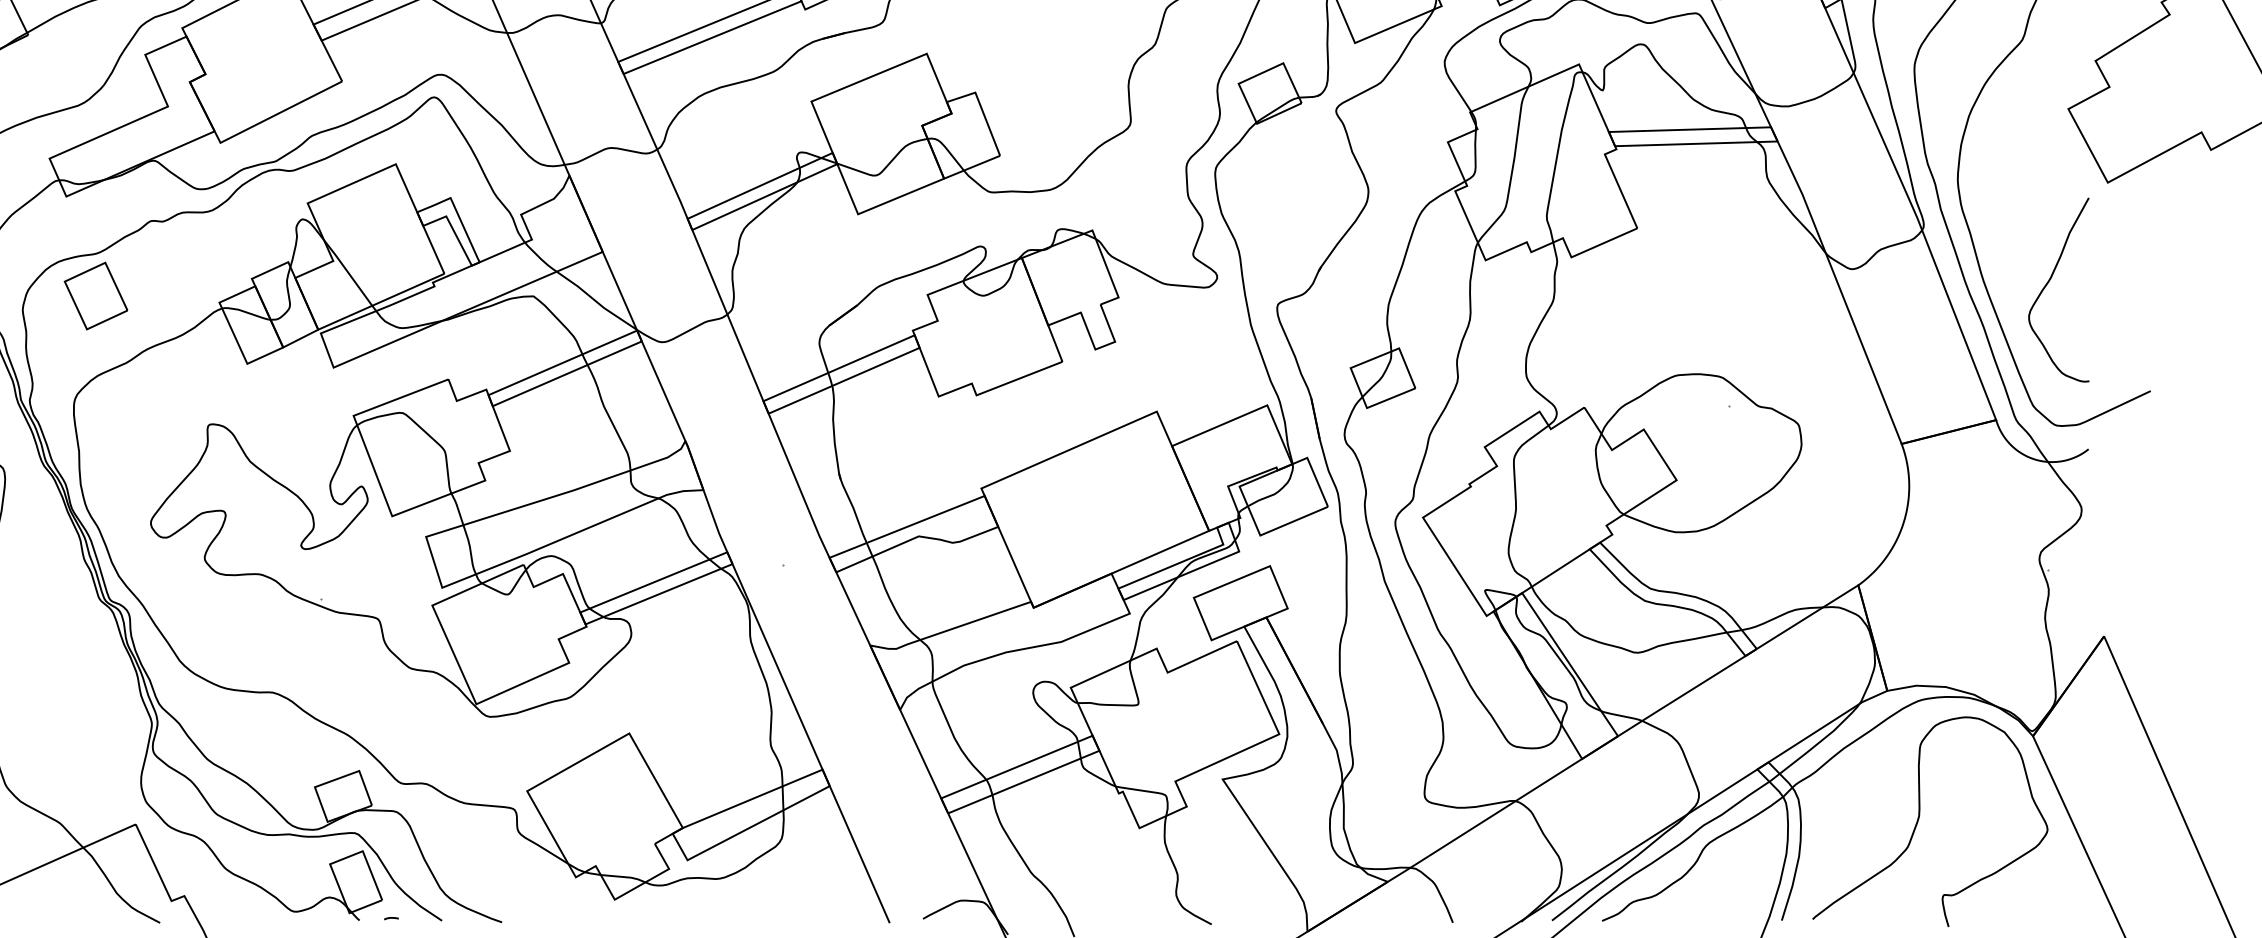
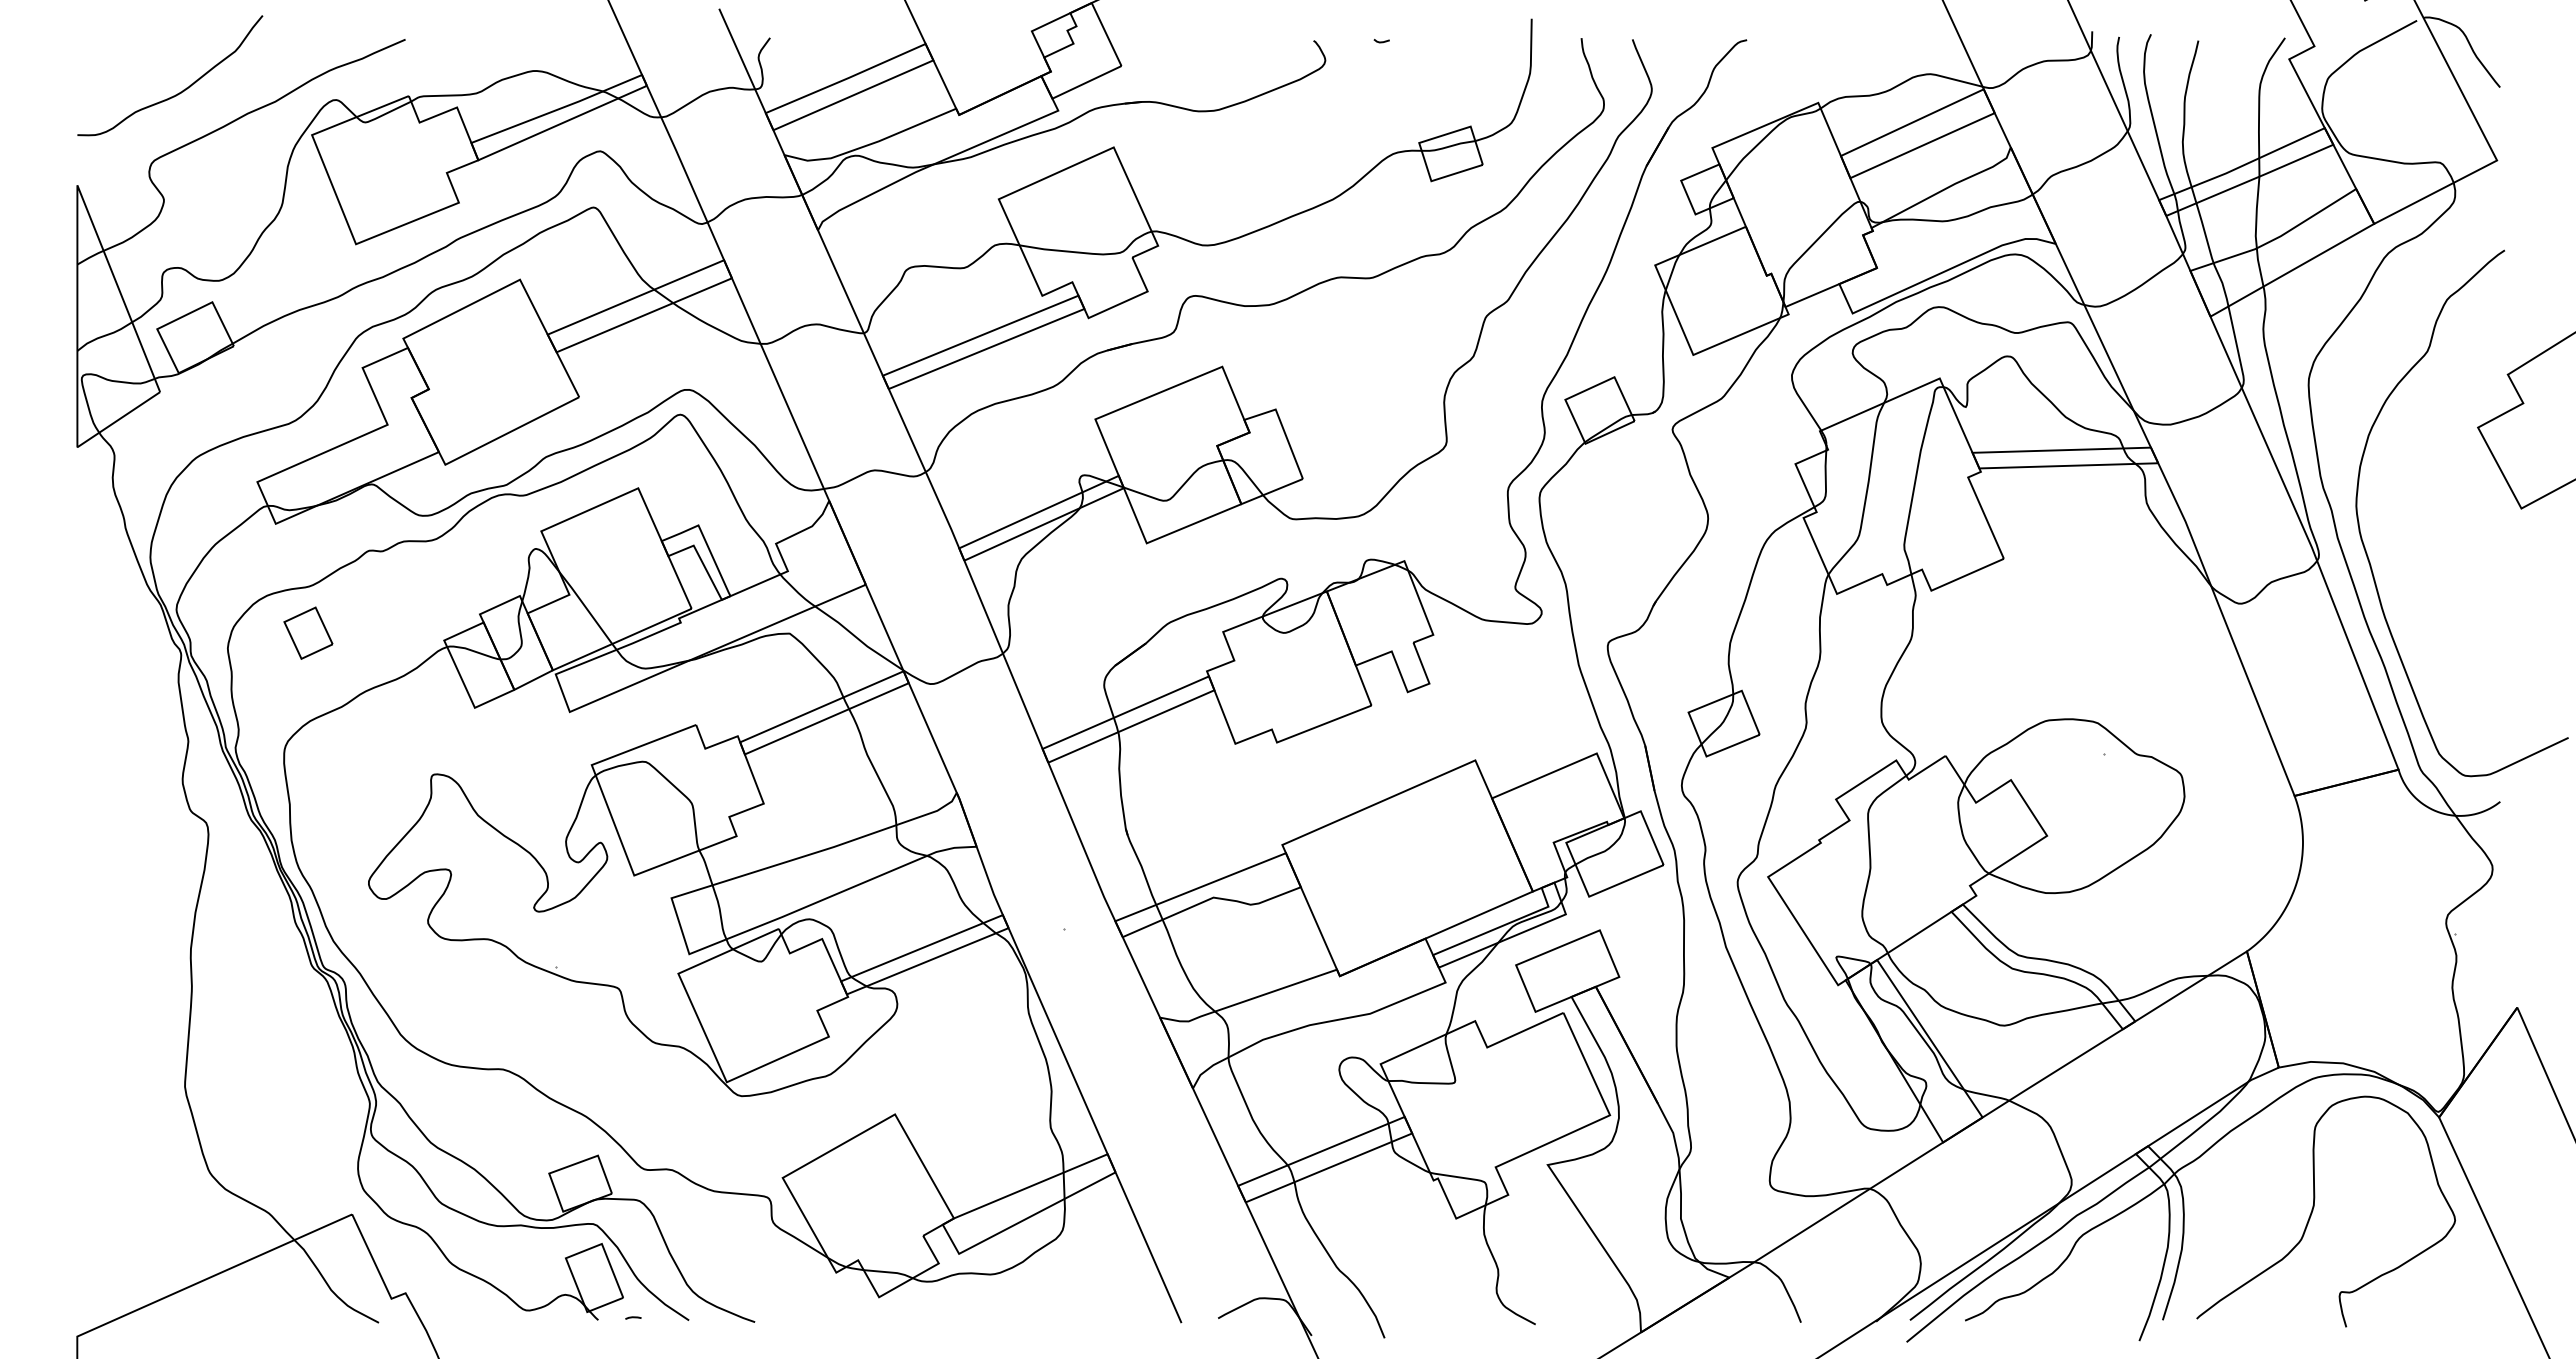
curve: (2047, 284) -> (2455, 620), removed
part: (96, 295) -> (308, 632), size x0.7

